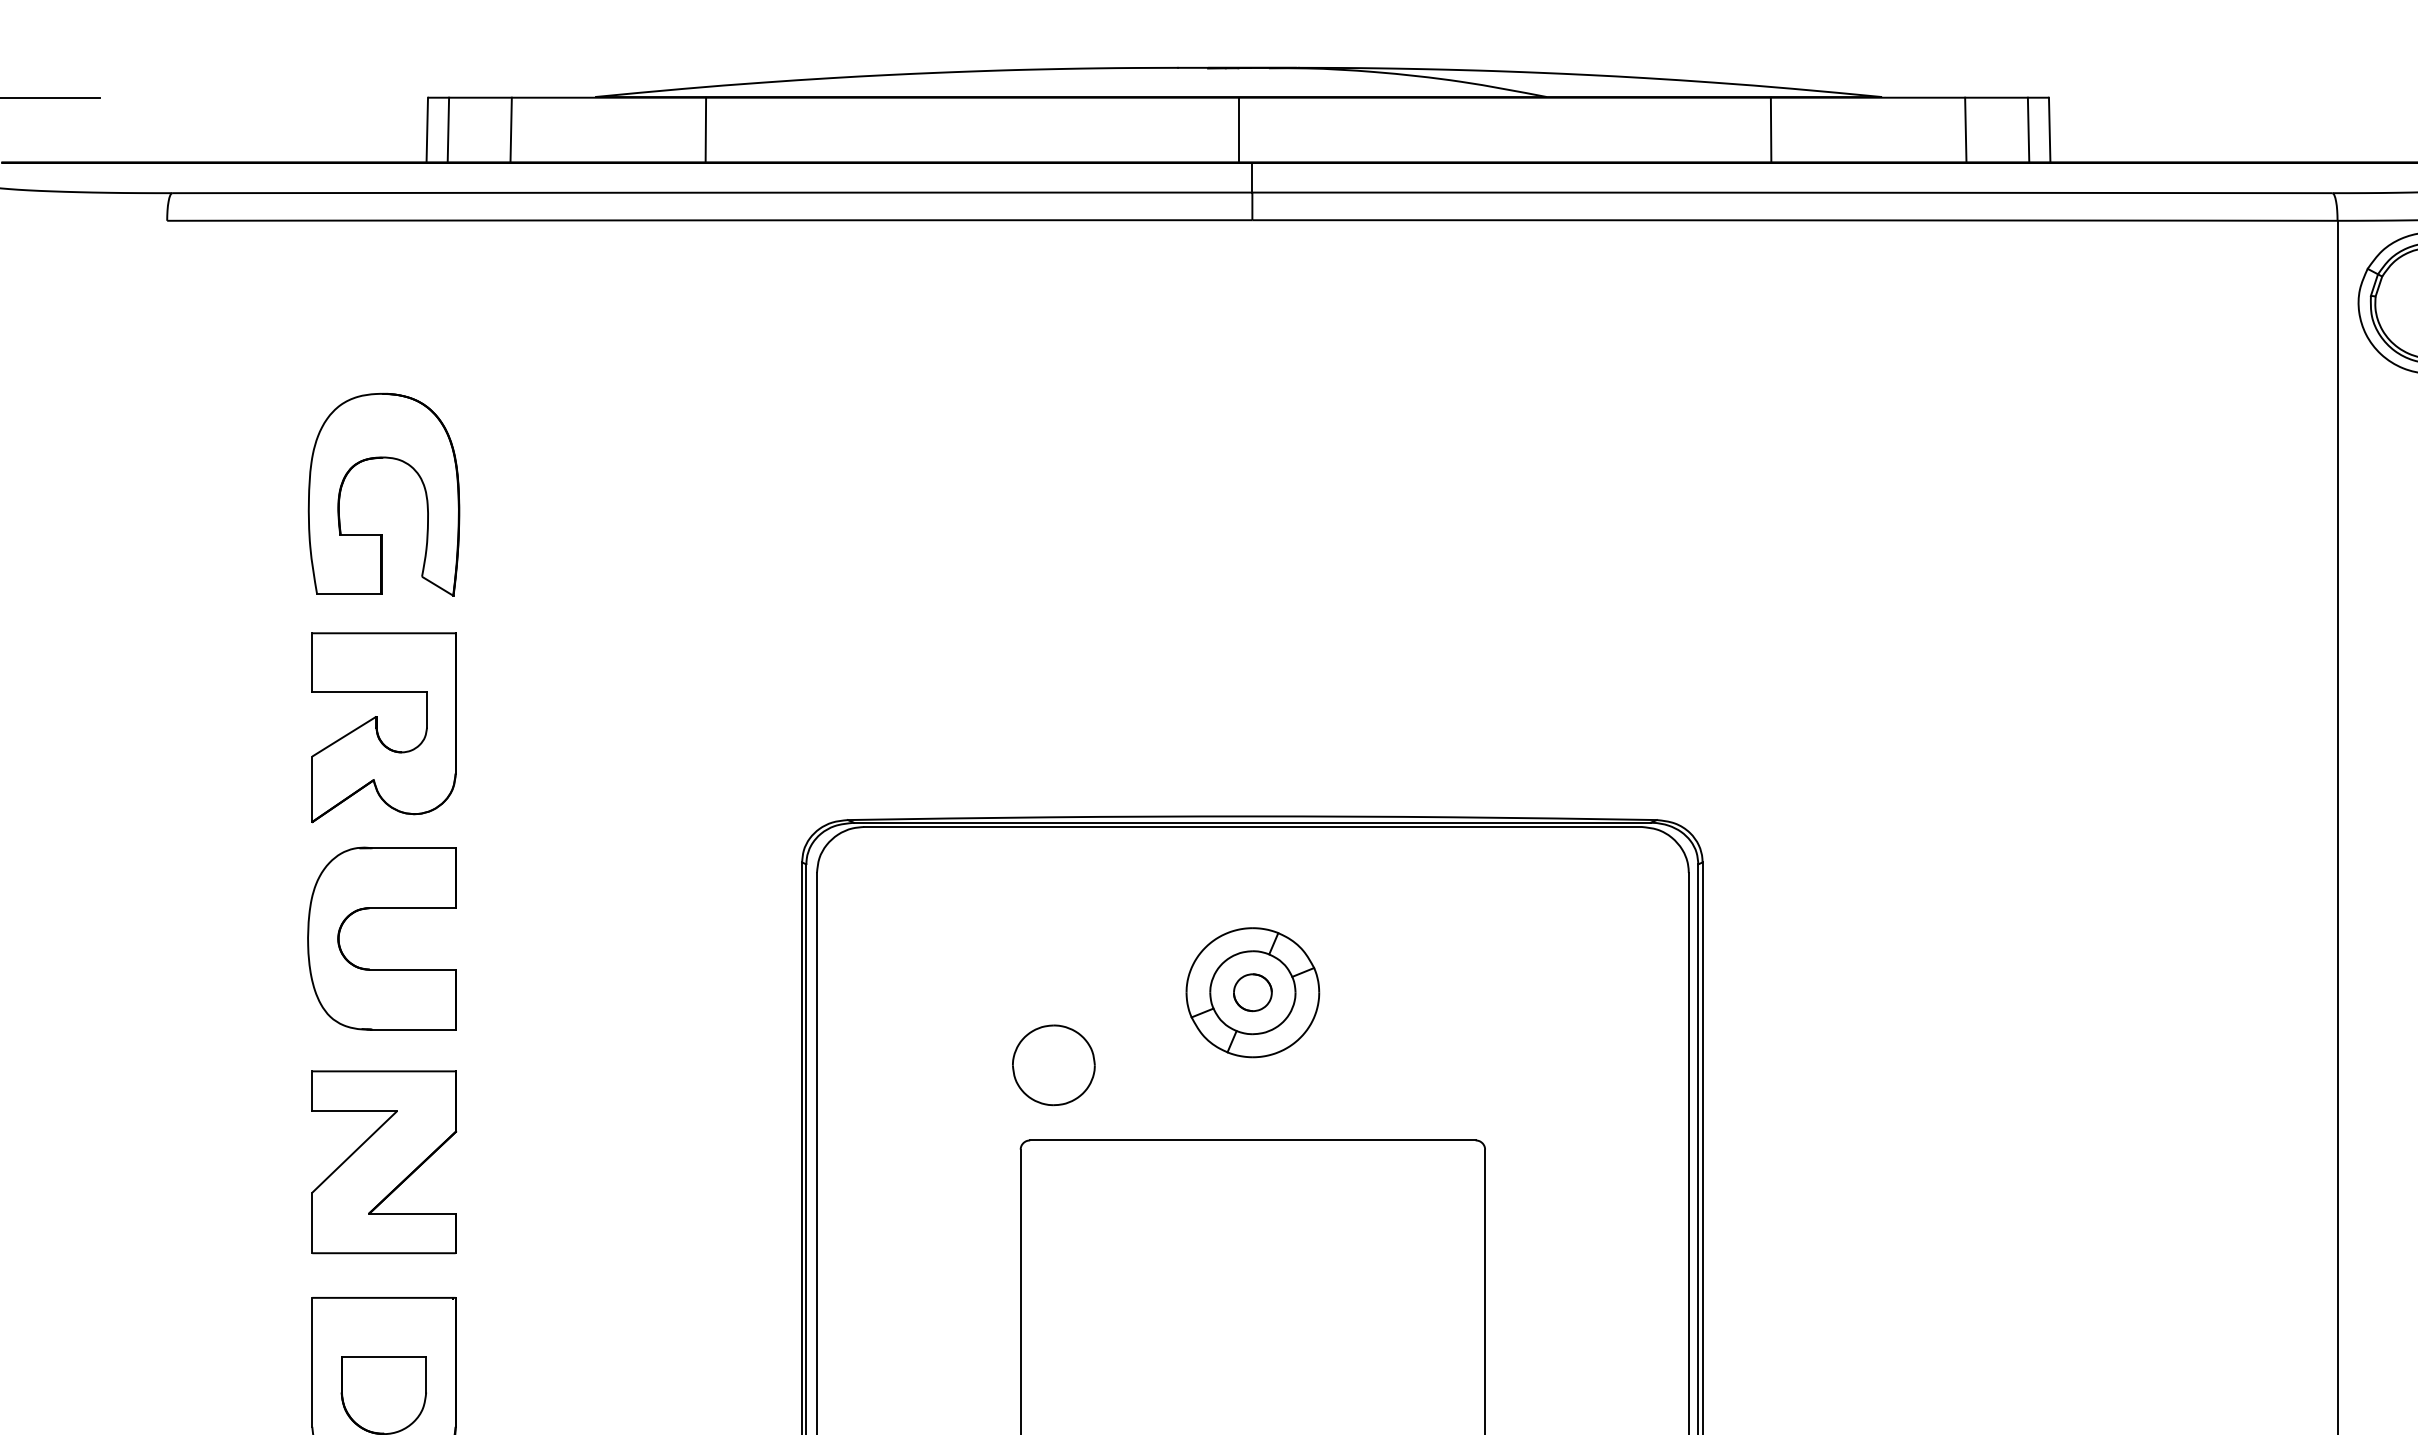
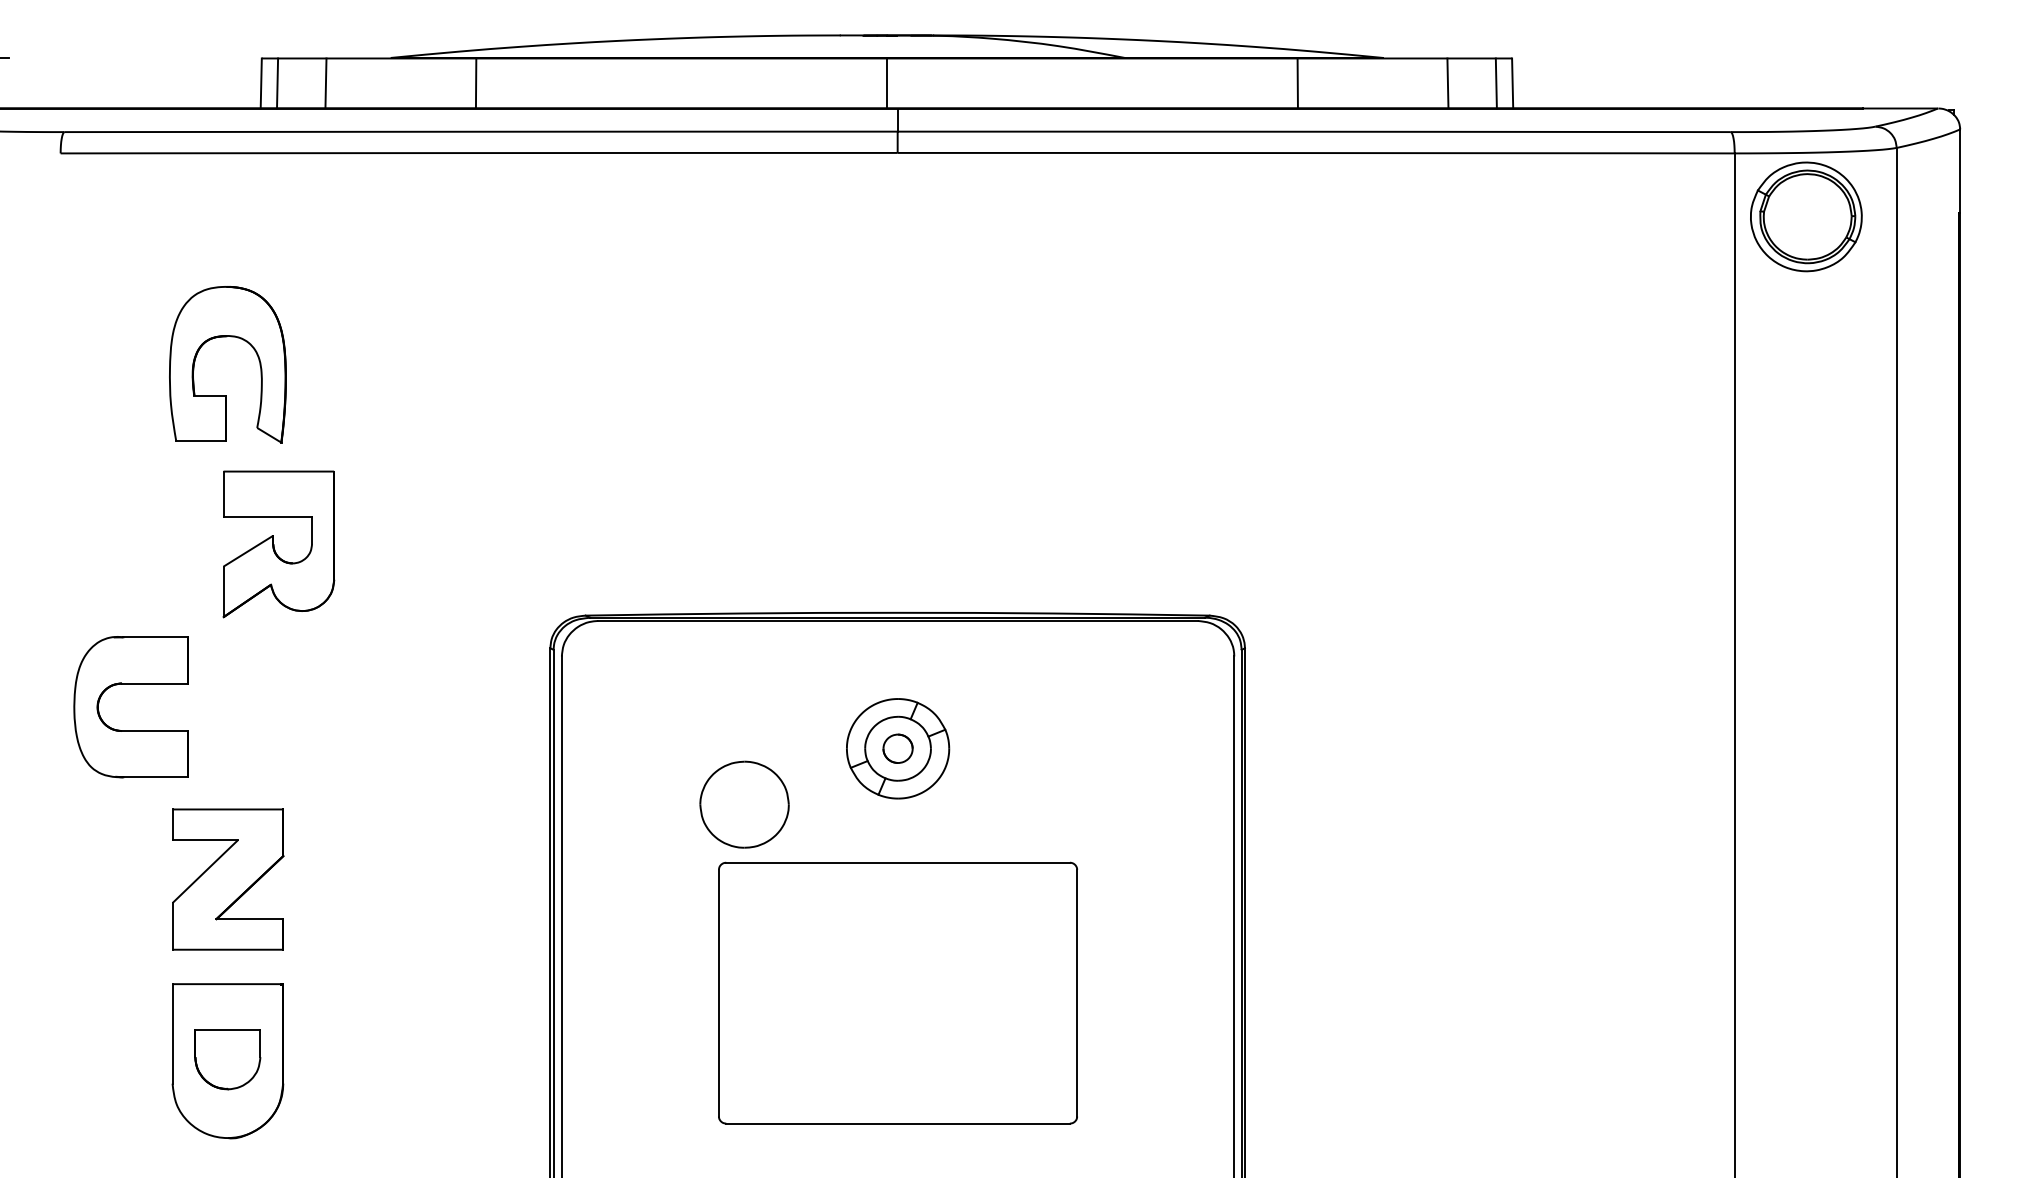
part: (383, 727) -> (278, 544), moved
part: (380, 909) -> (130, 684), moved
part: (1053, 1064) -> (744, 804), size x1.4

